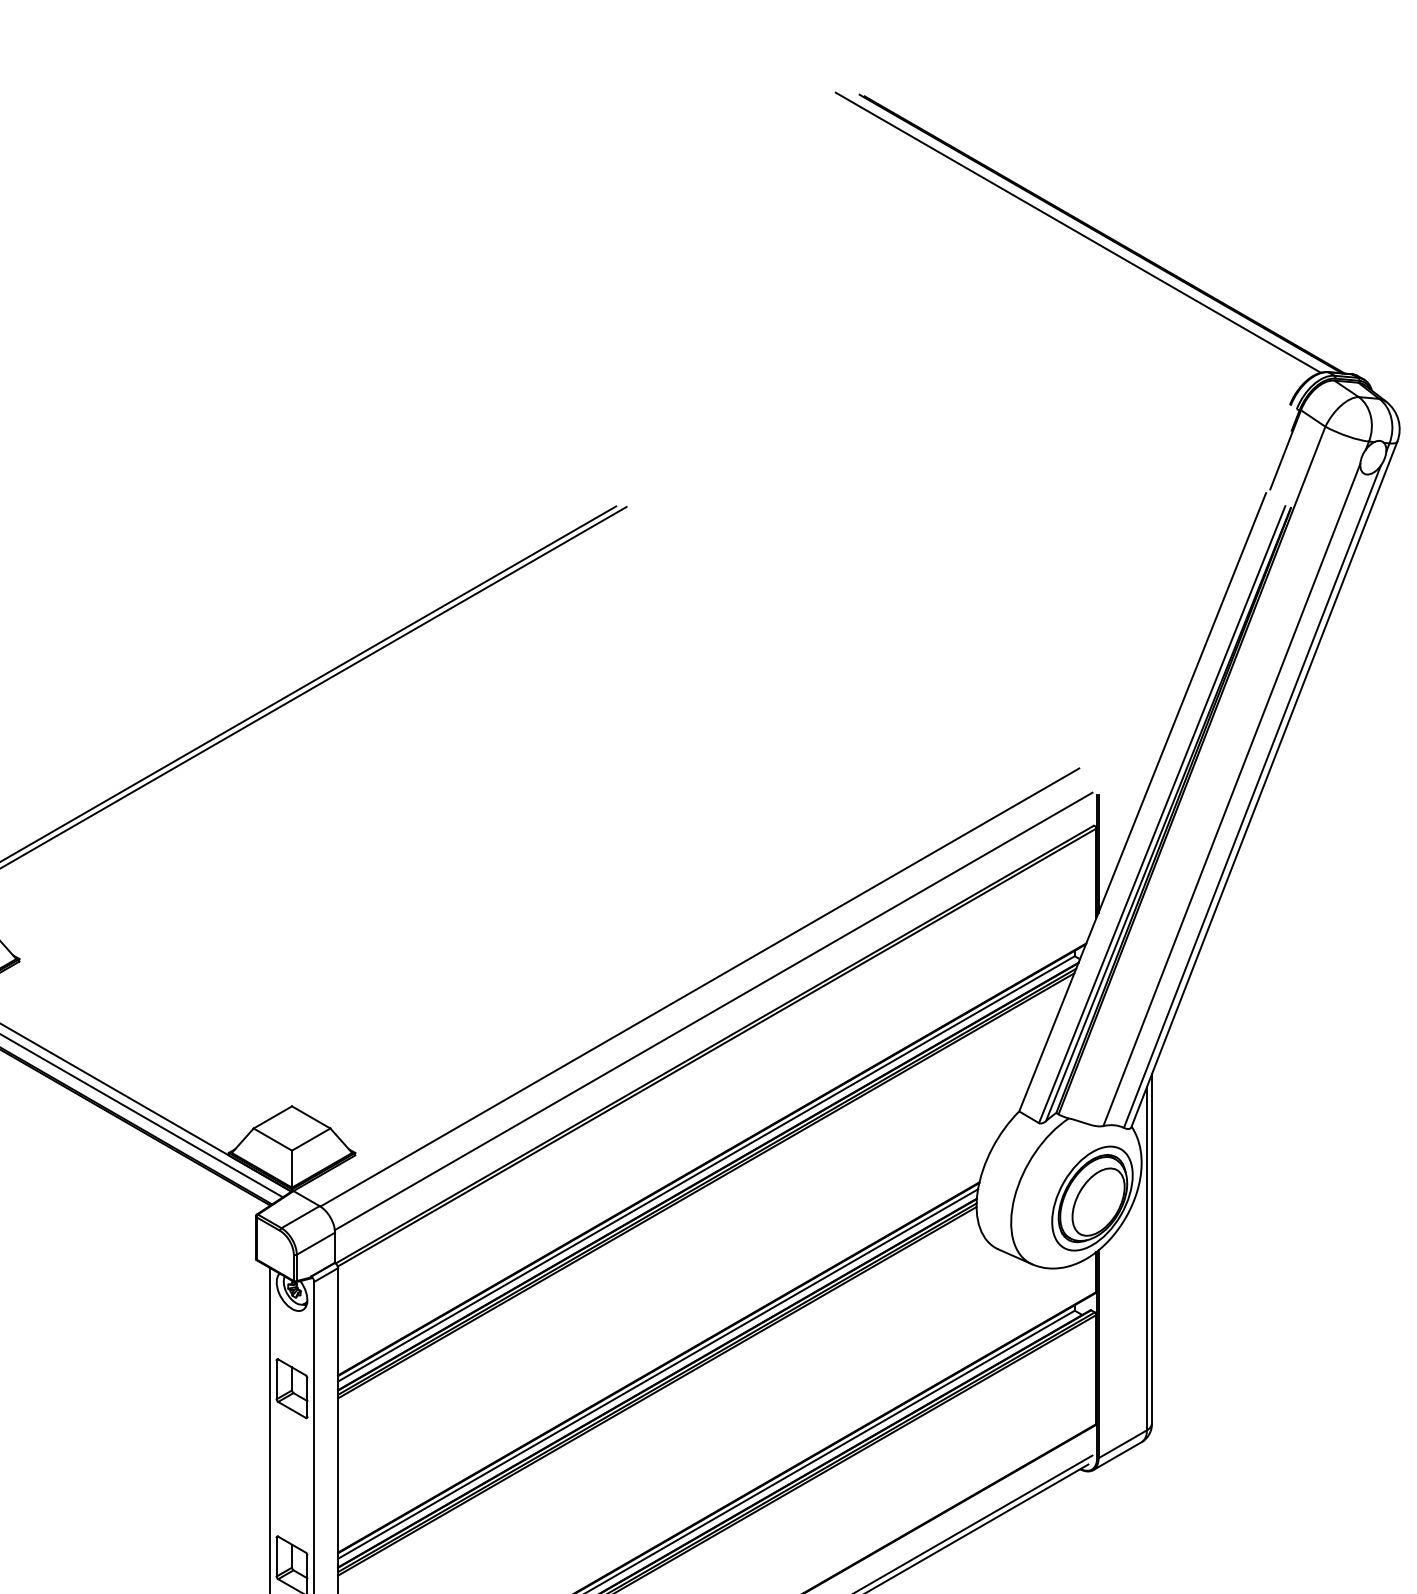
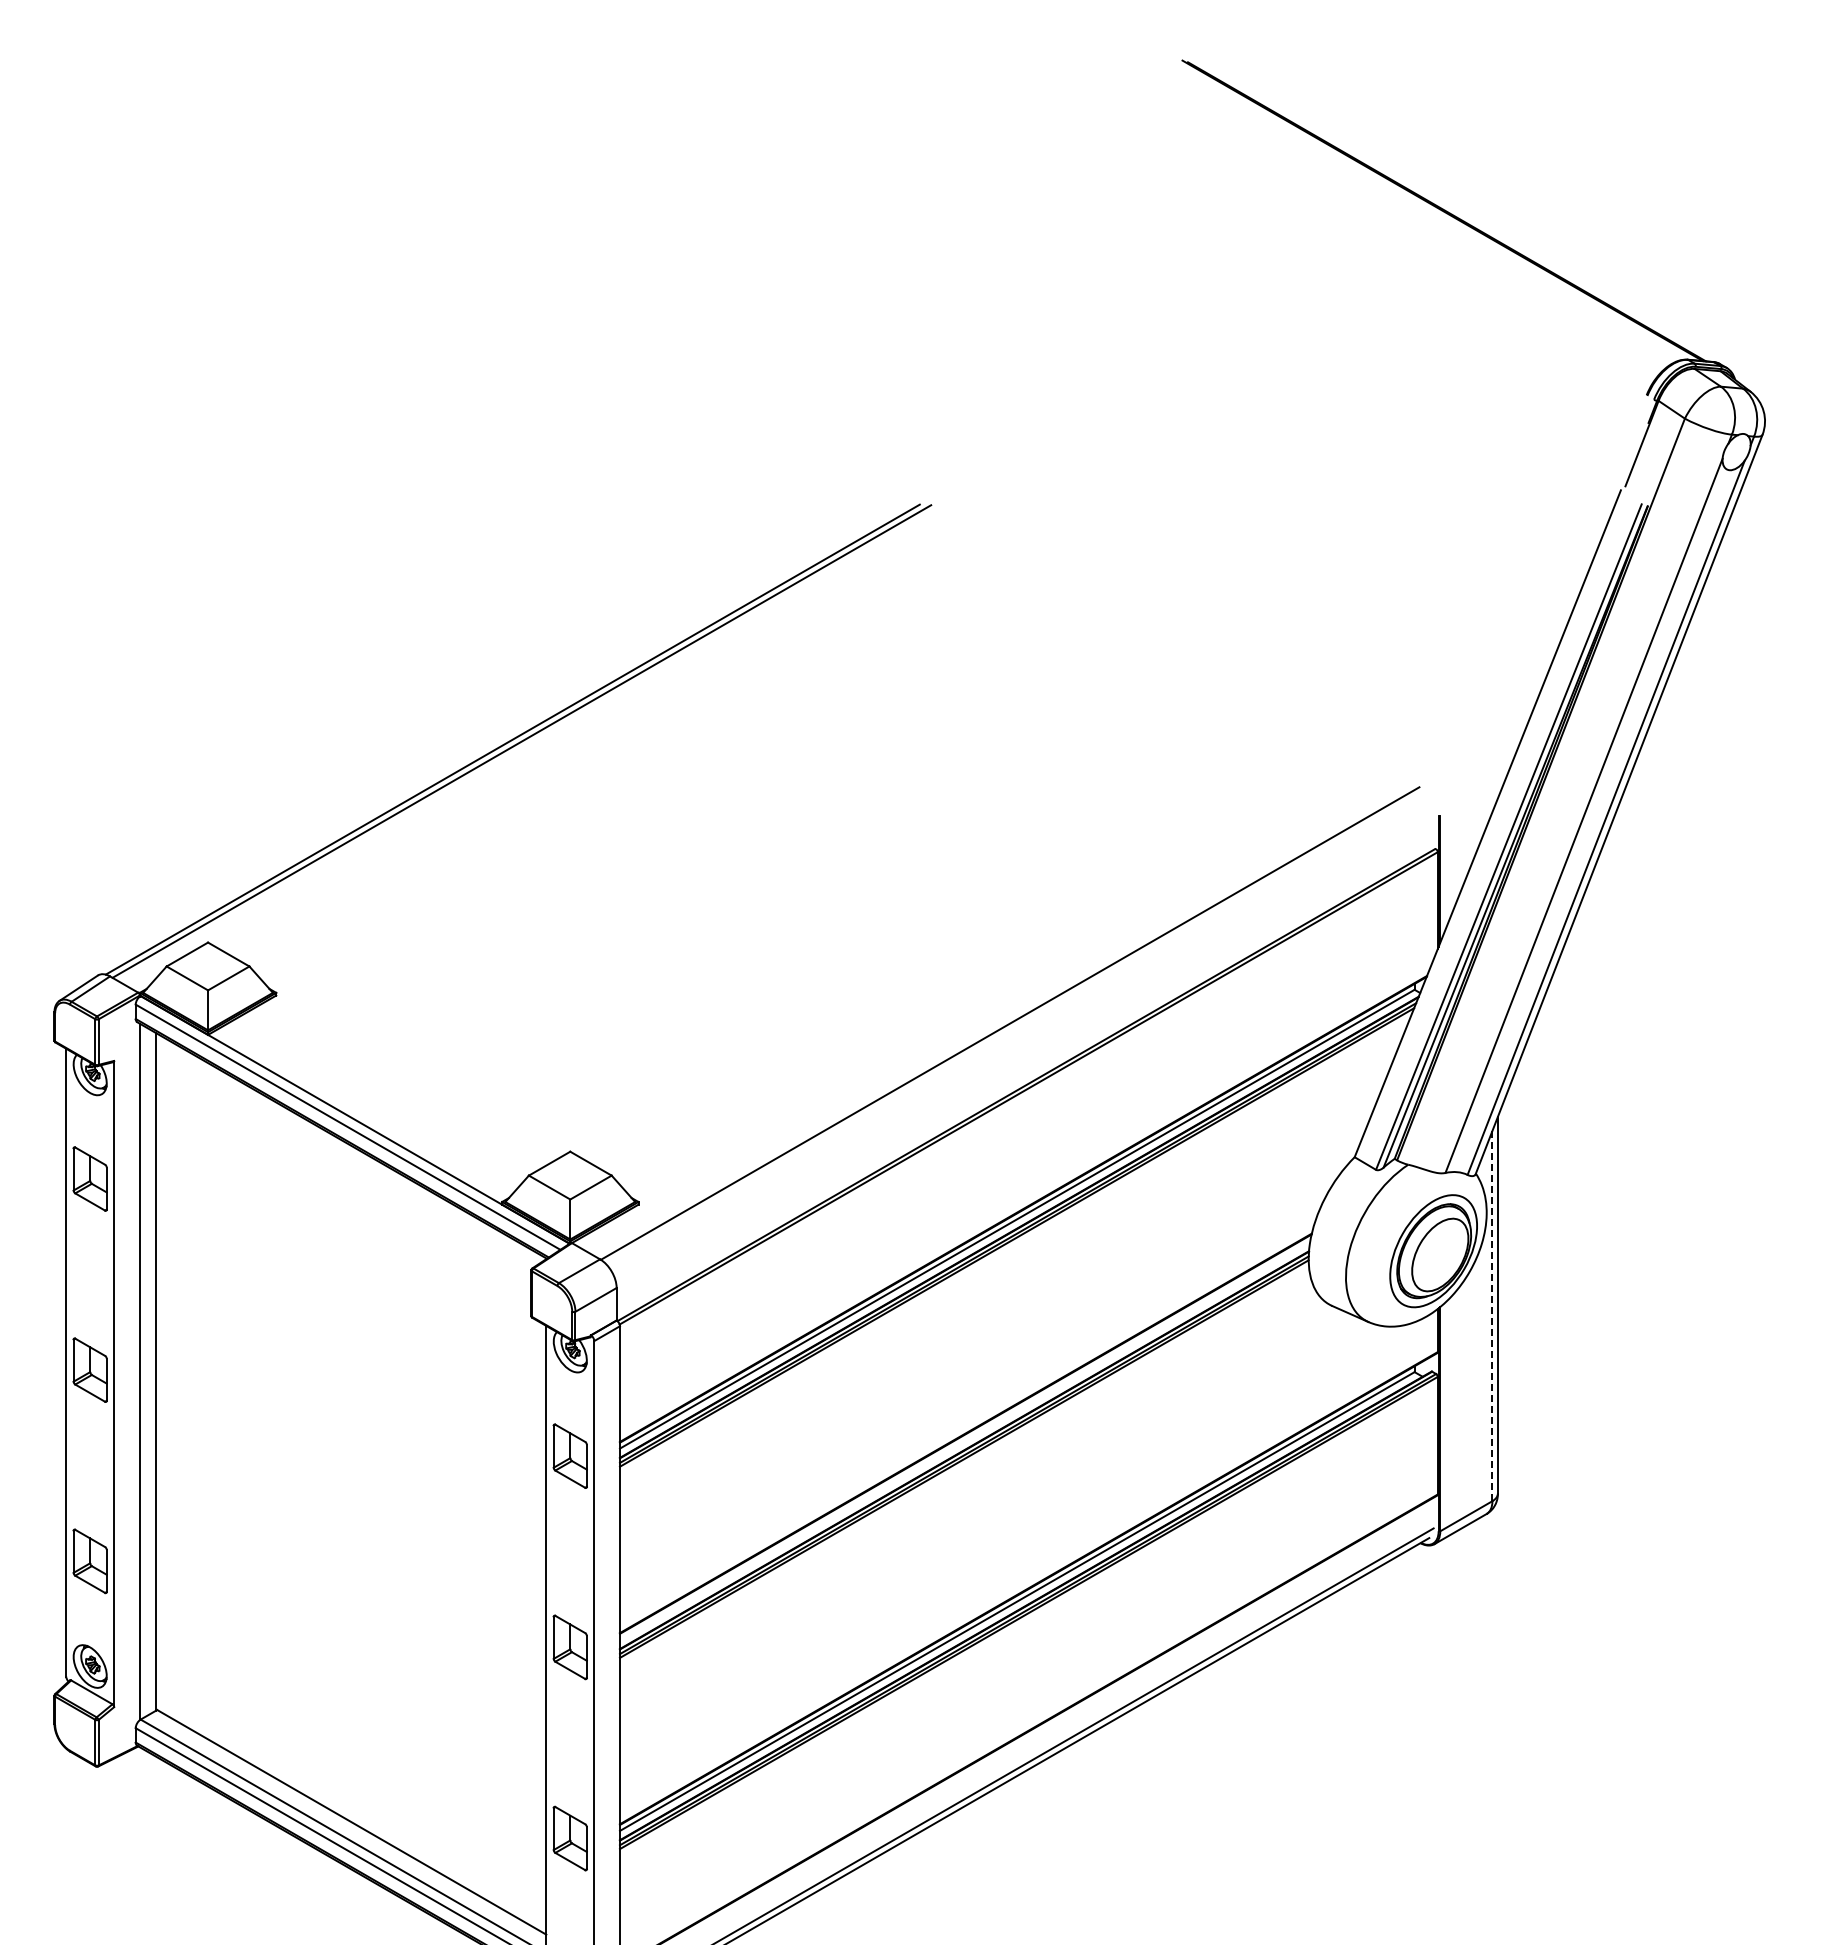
line: (1077, 232) -> (1417, 209), removed
line: (713, 1011) -> (1024, 1049), removed
line: (1147, 1259) -> (1492, 1316), solid -> dashed
line: (657, 1374) -> (964, 1440), removed

